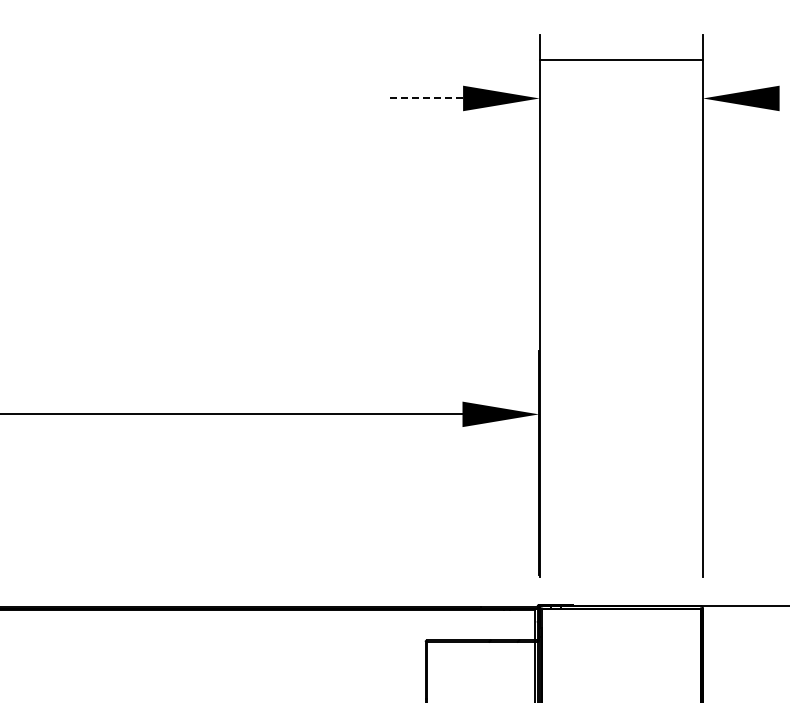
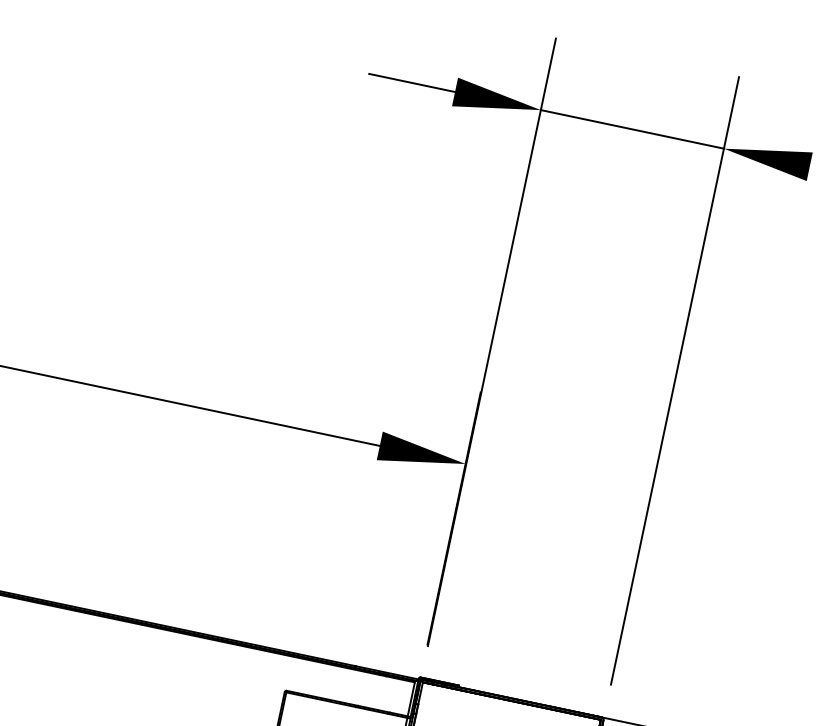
line: (621, 60) -> (632, 129), moved
line: (424, 98) -> (411, 82), dashed -> solid

